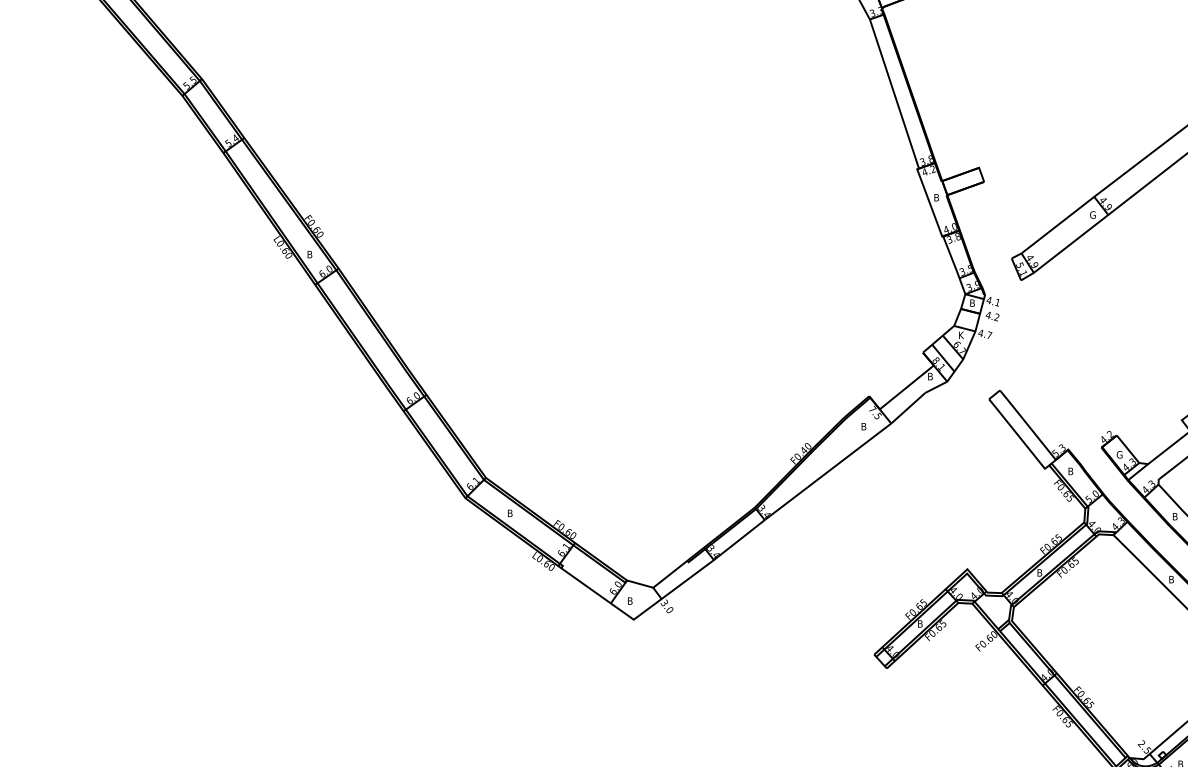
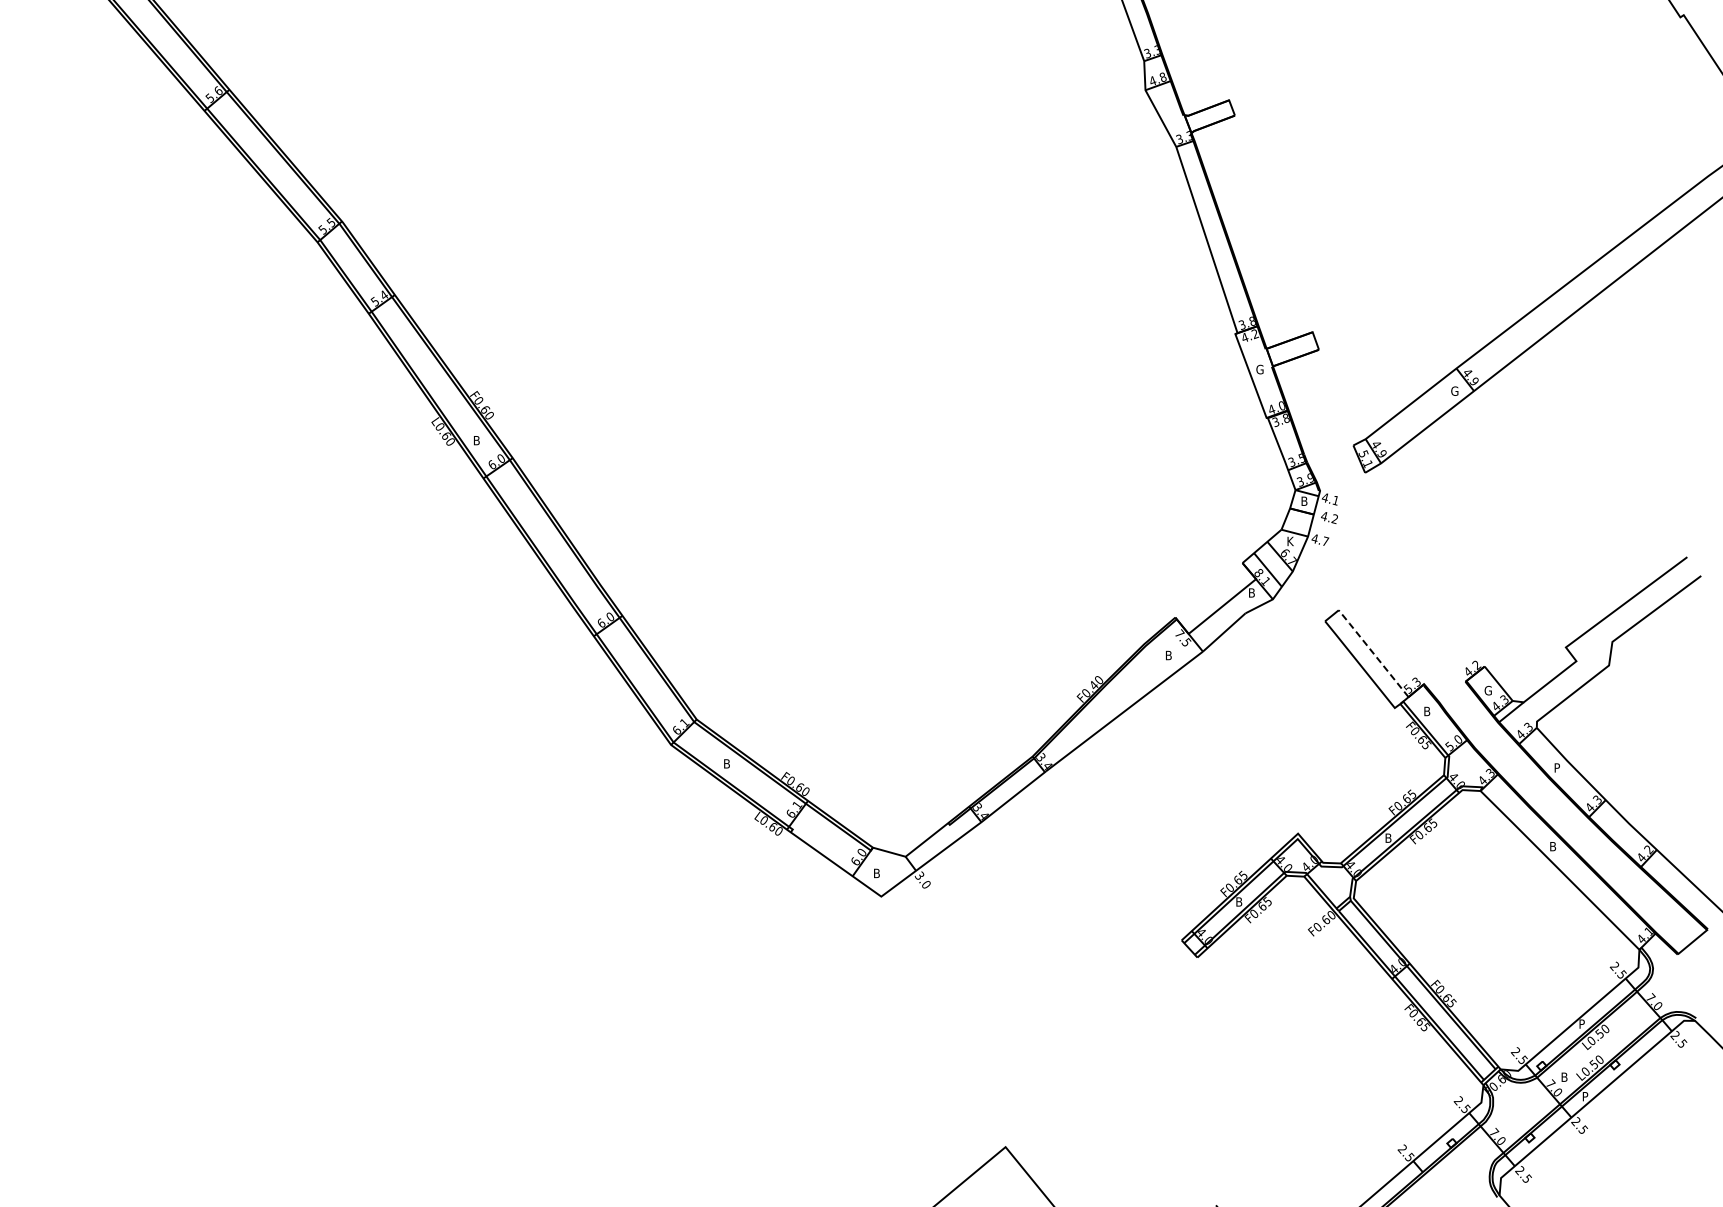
text: (936, 197) -> (1259, 369), B -> G
line: (1027, 424) -> (1373, 652), solid -> dashed
text: (1175, 516) -> (1557, 767), B -> P

